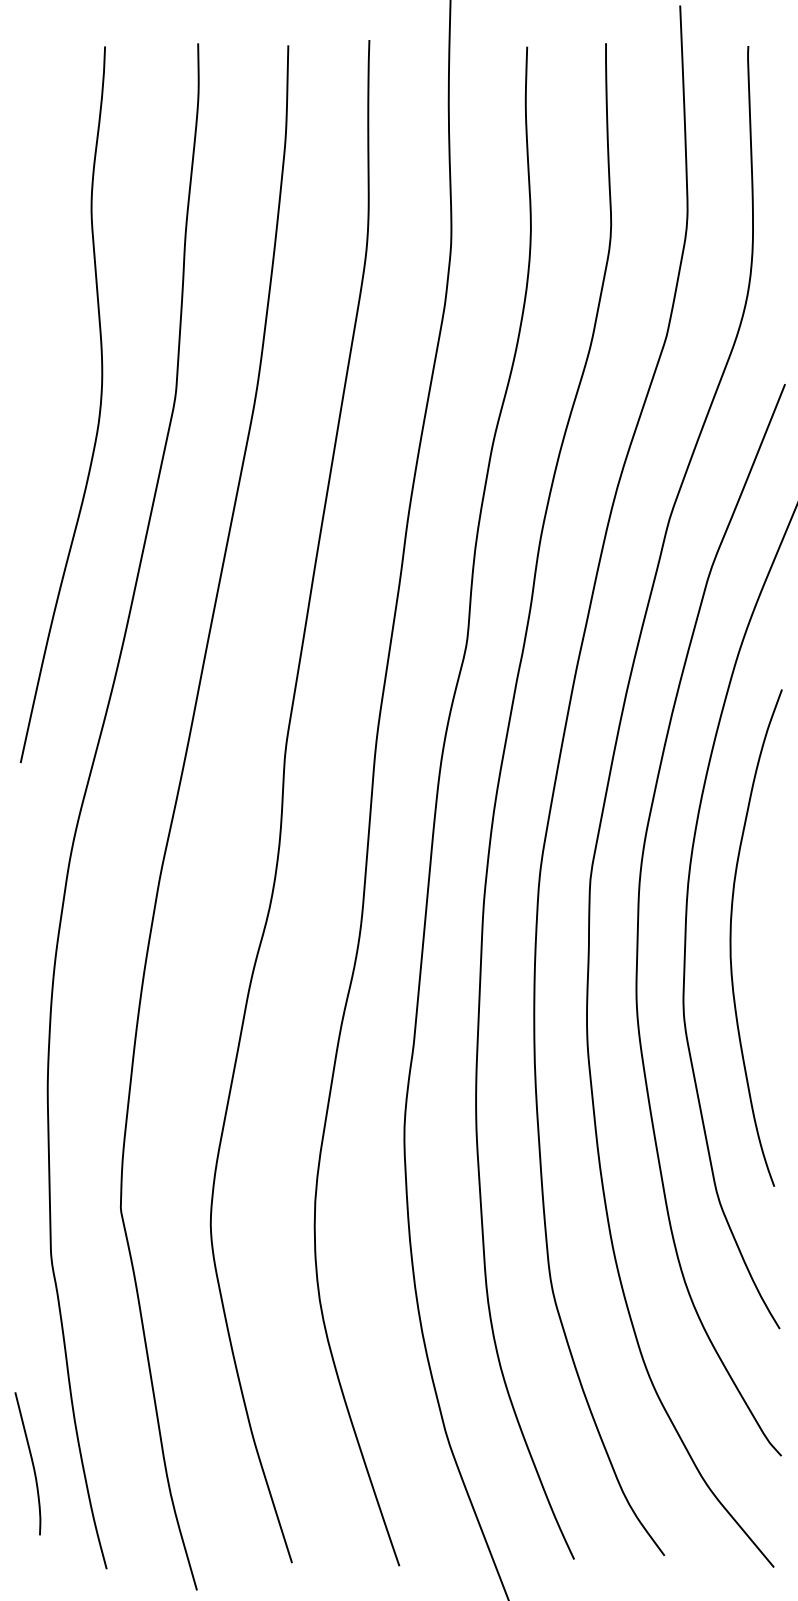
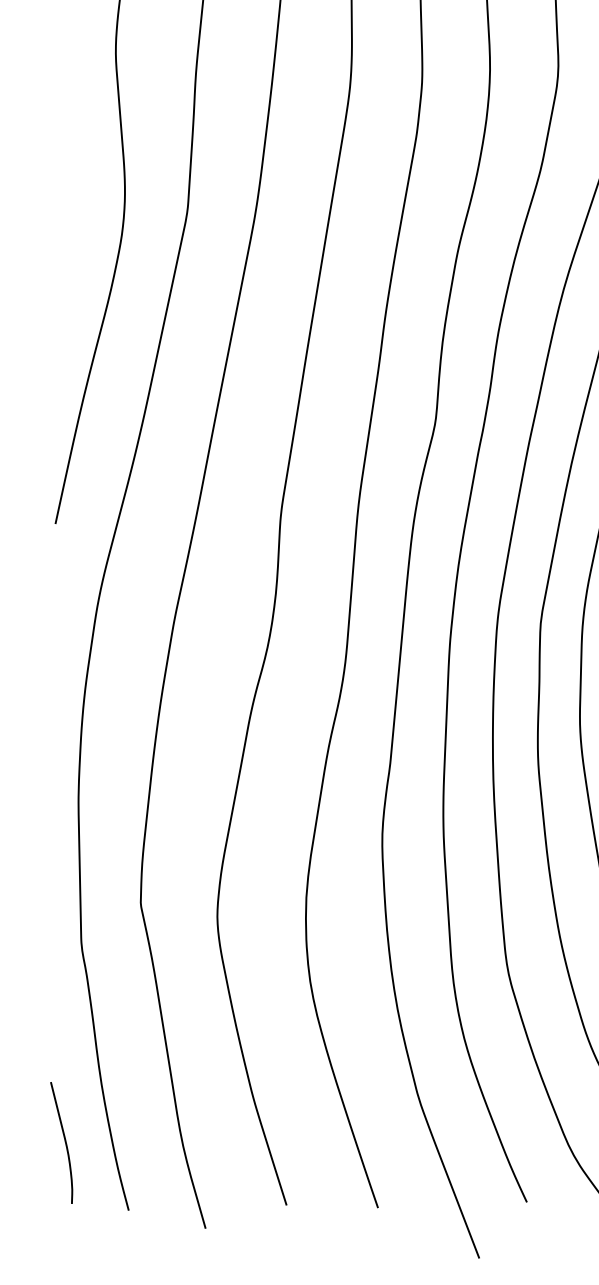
curve: (31, 1462) -> (64, 1141), moved

